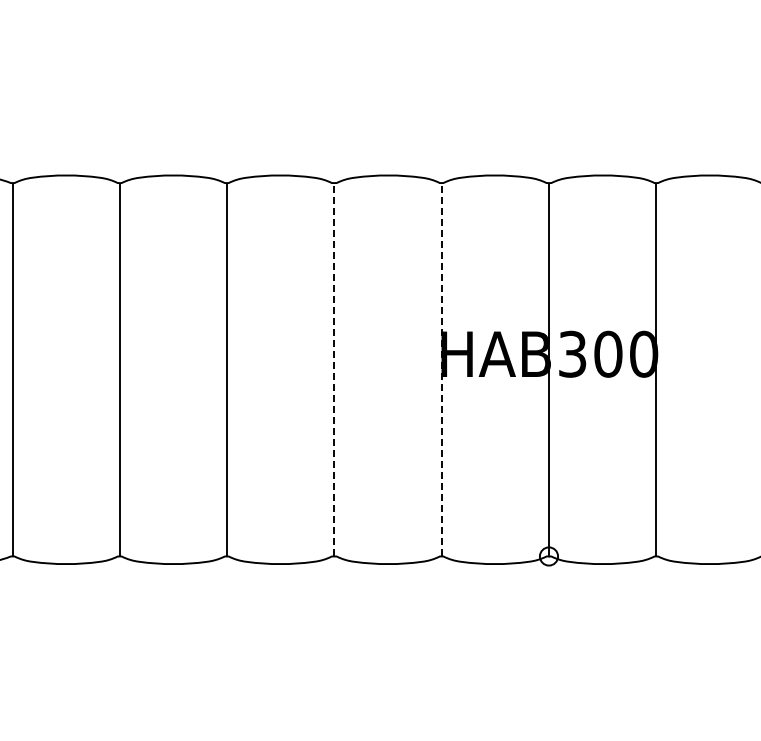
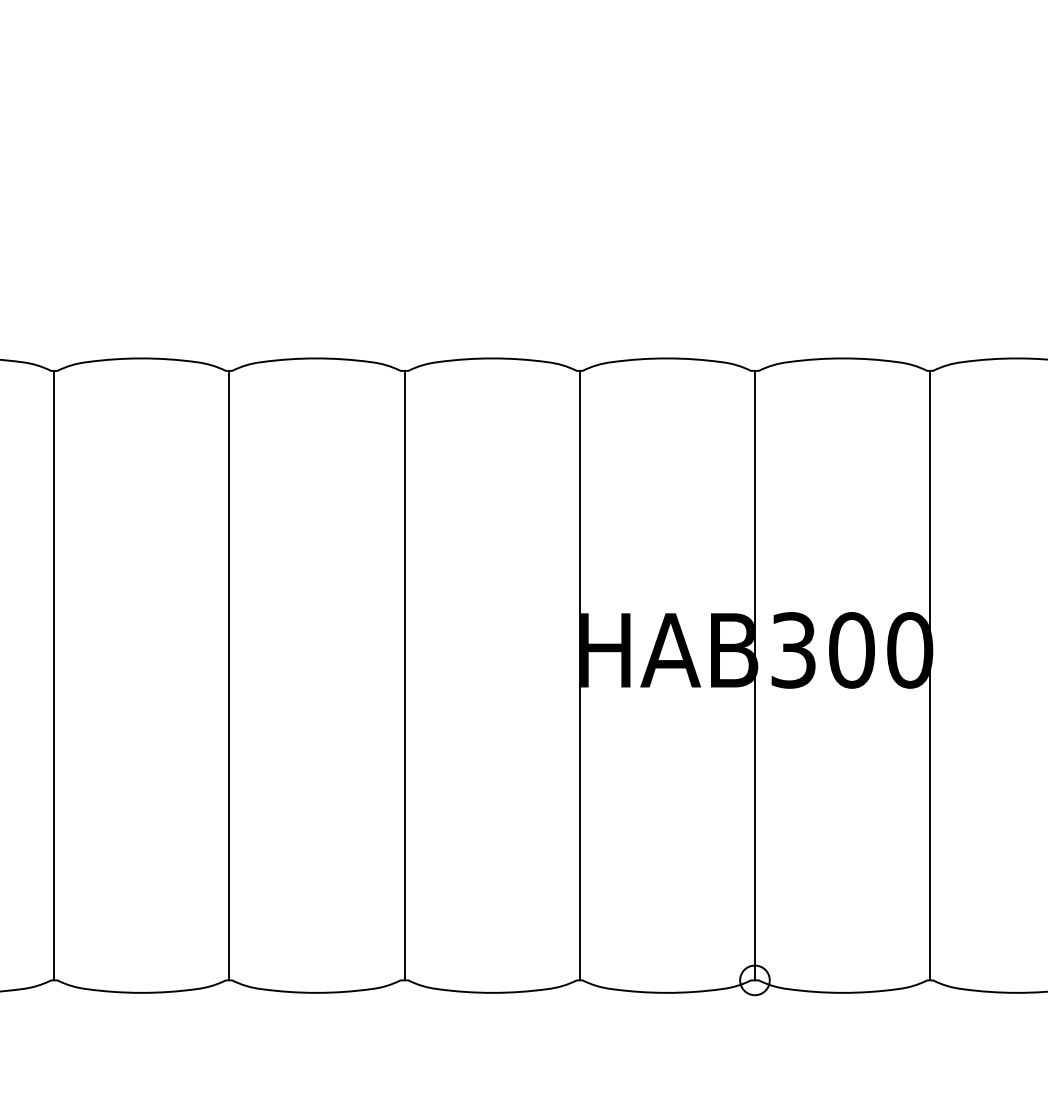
line: (334, 369) -> (404, 675), dashed -> solid
line: (441, 369) -> (579, 675), dashed -> solid

